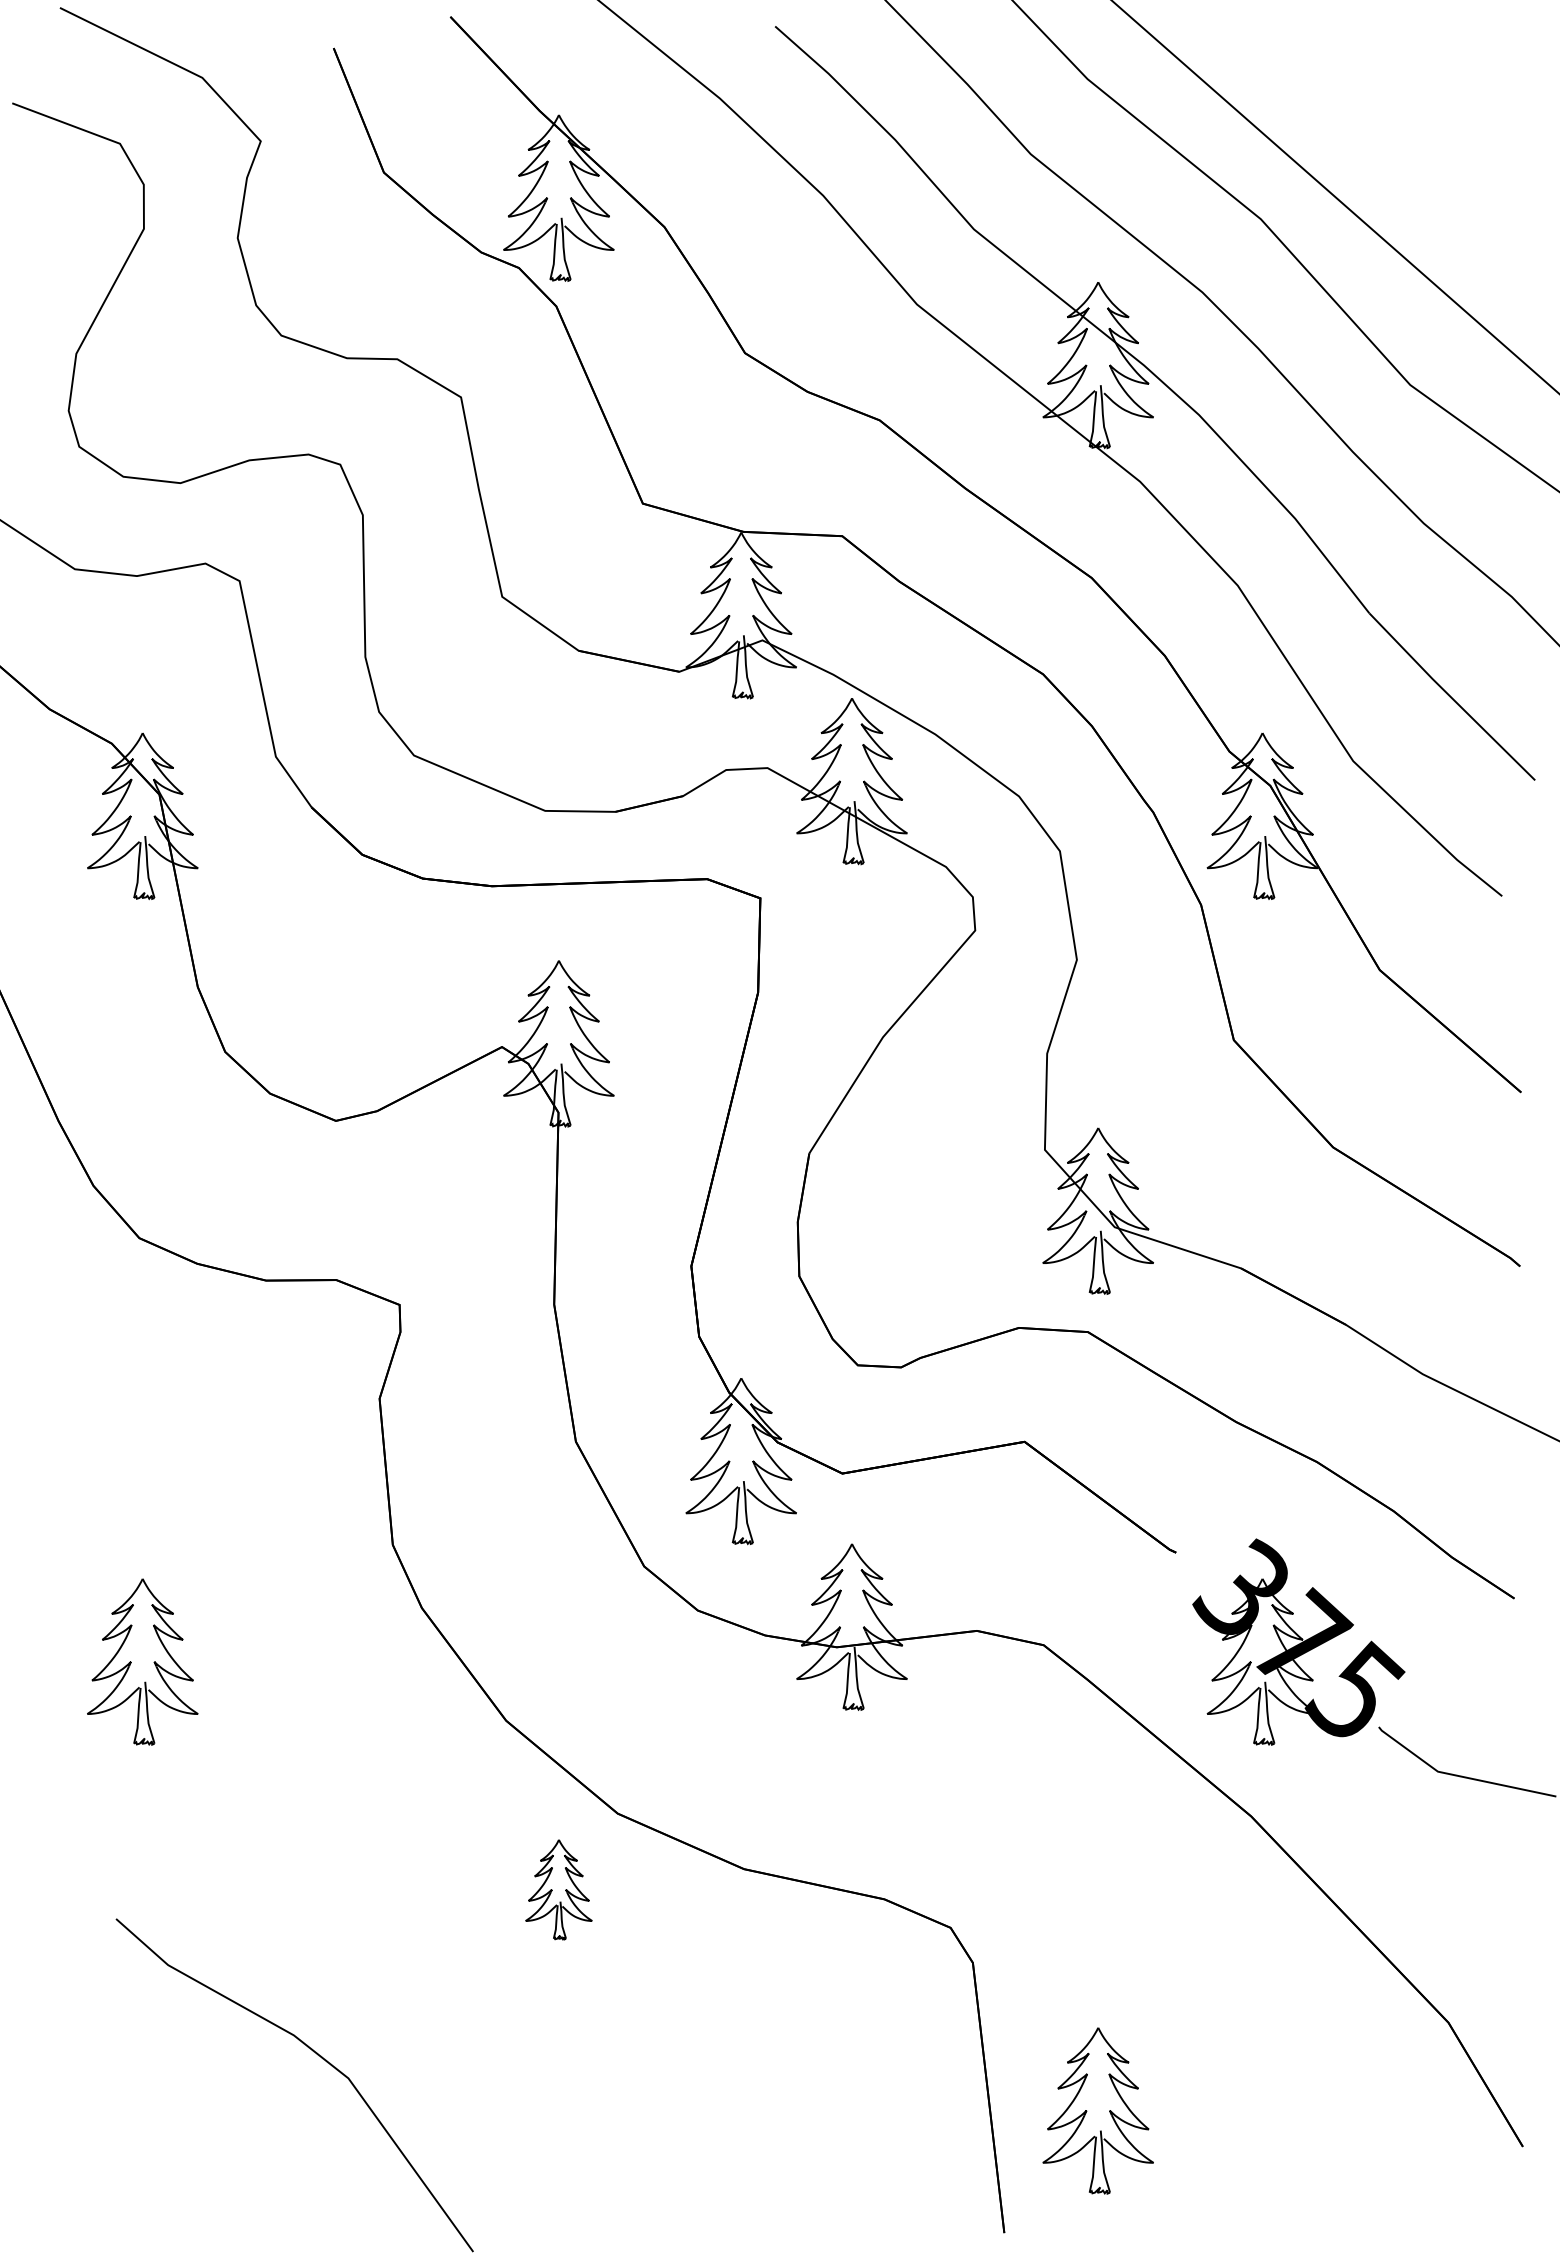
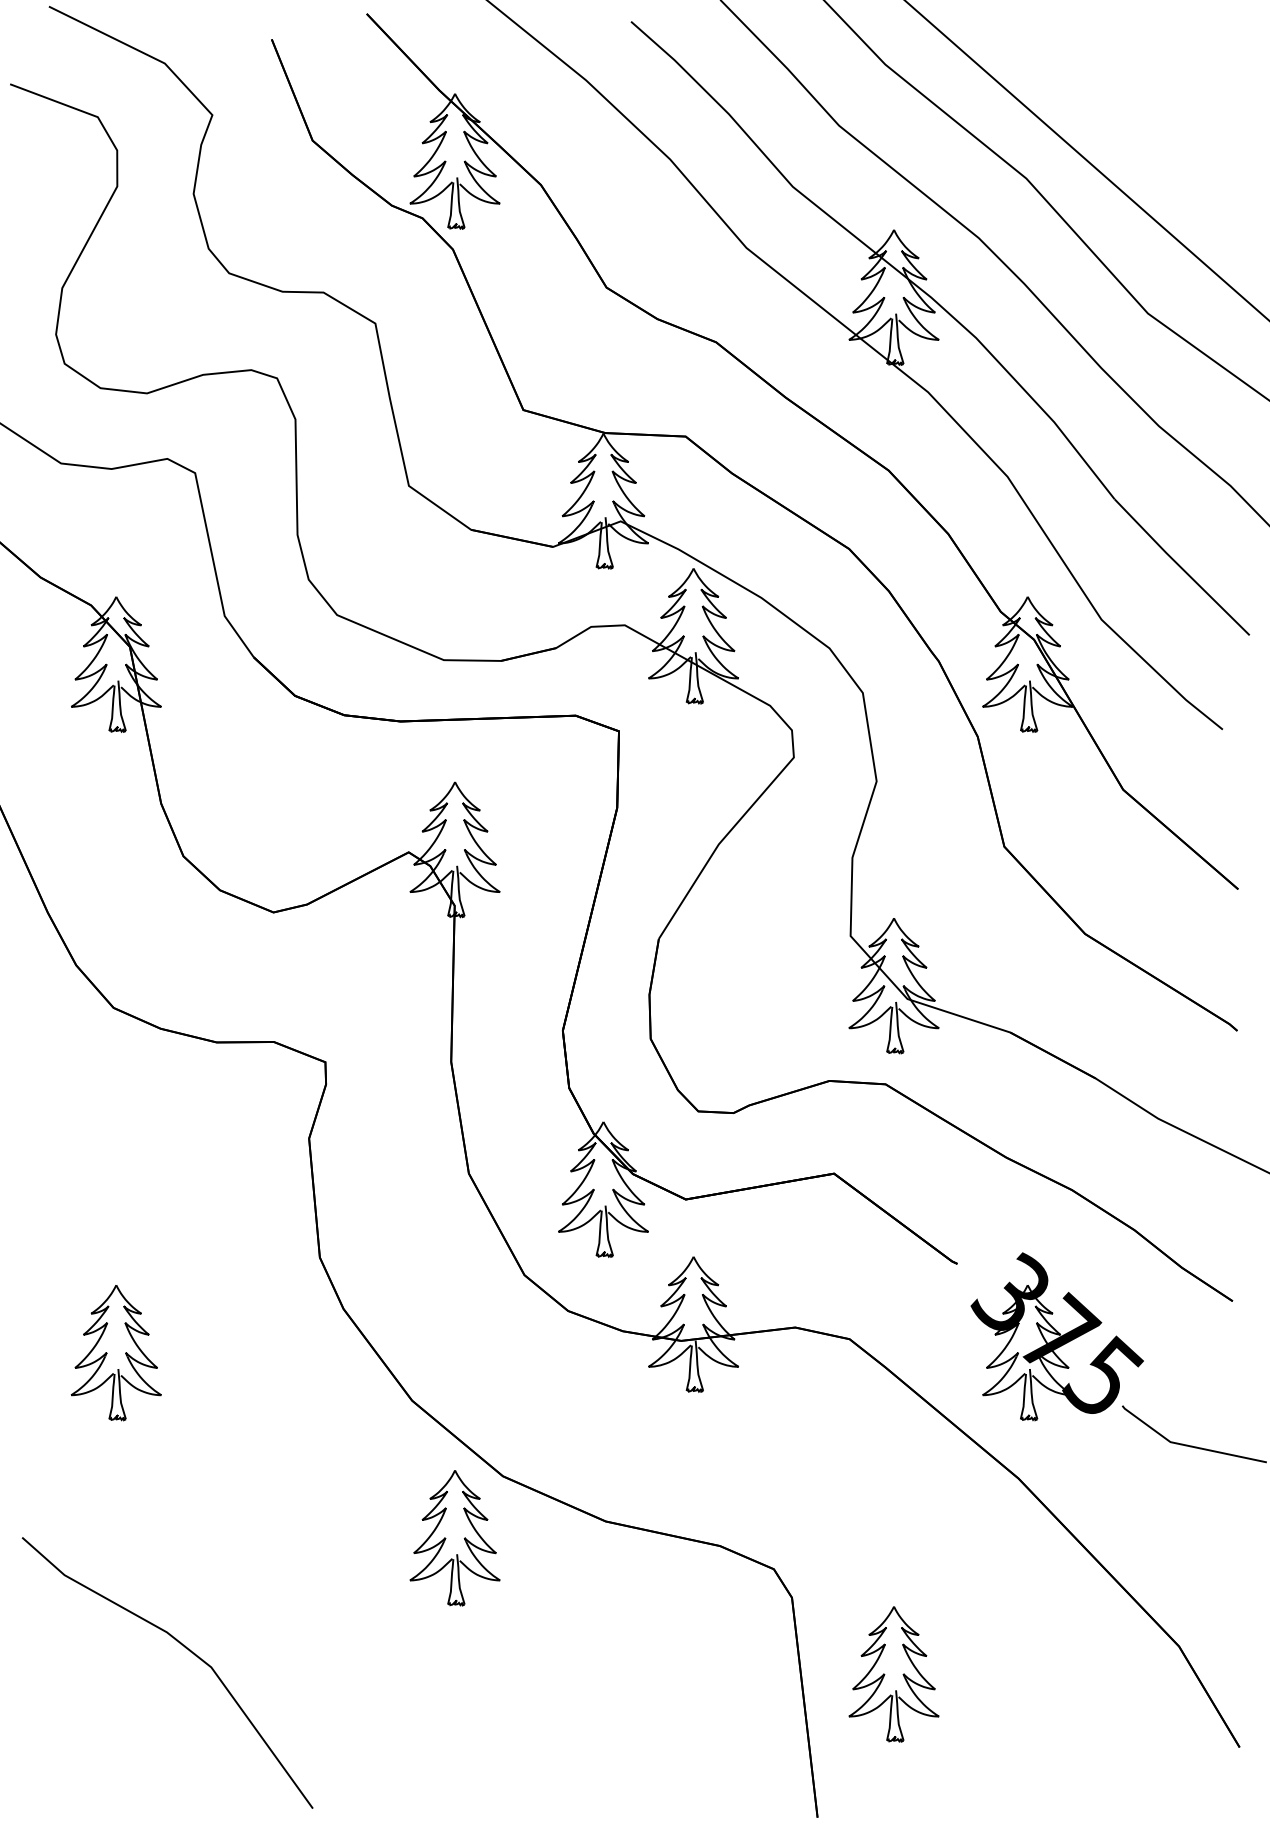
part: (558, 1889) -> (454, 1538), size x1.67
line: (317, 2055) -> (186, 1648), moved
part: (1097, 2110) -> (893, 1673), moved

